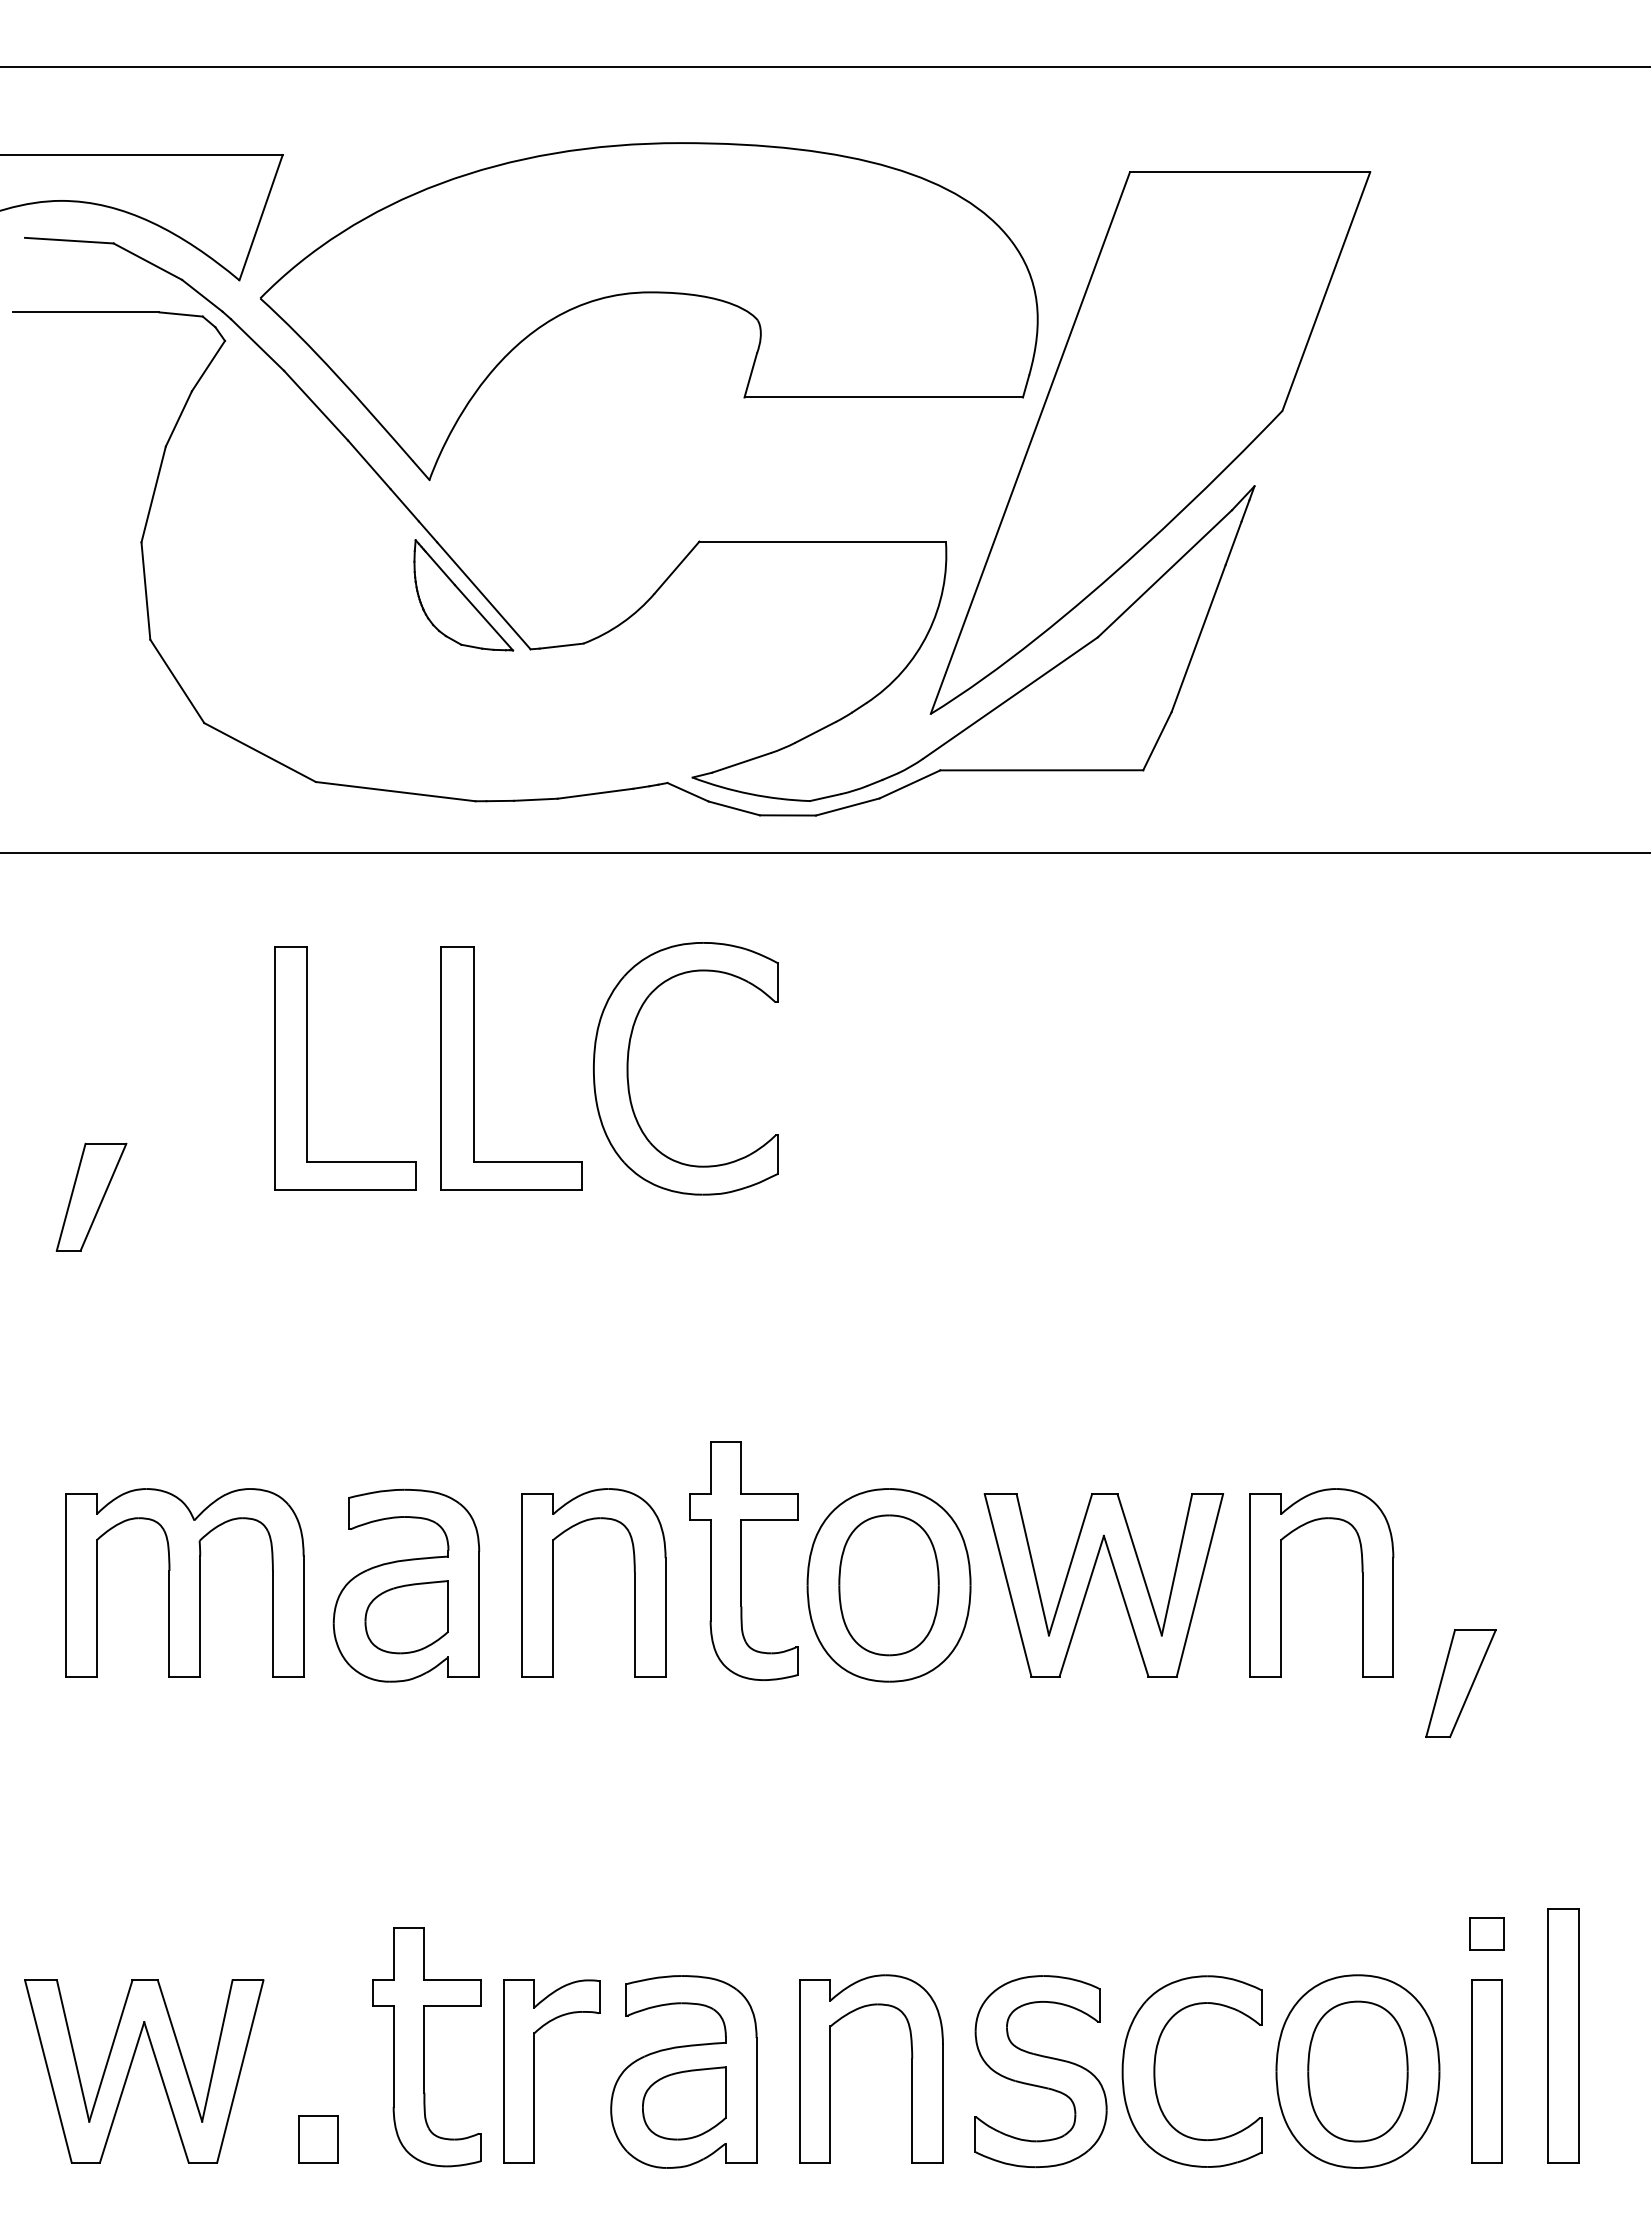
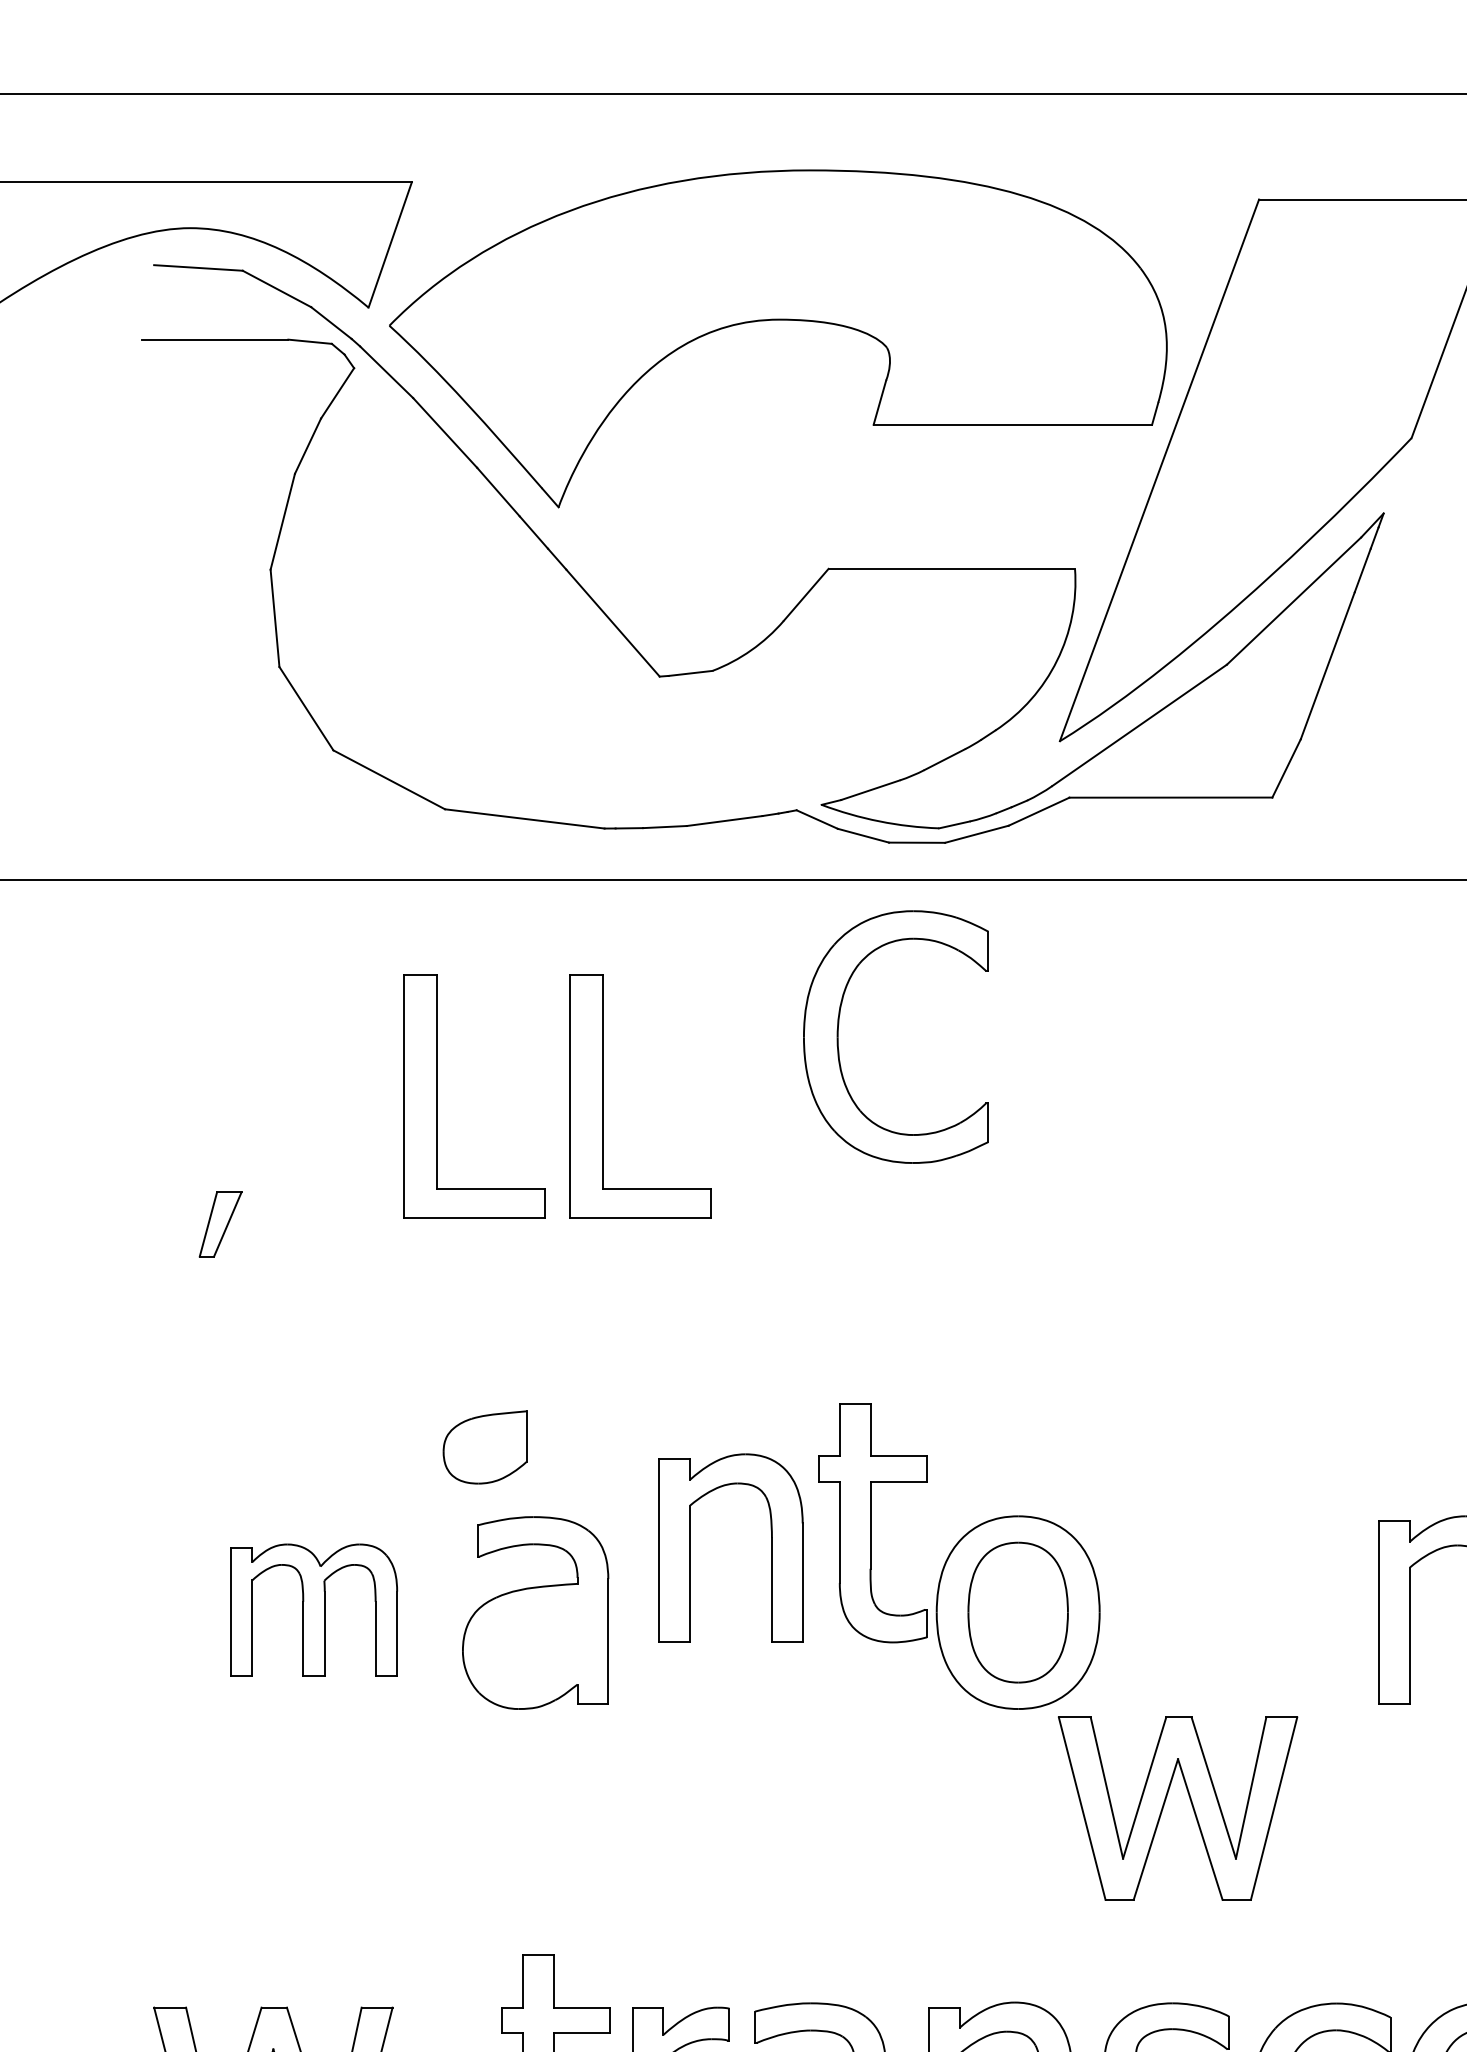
part: (463, 595) -> (592, 622), removed
part: (628, 1068) -> (838, 1036), moved
part: (91, 1196) -> (220, 1223), size x0.6
part: (743, 1560) -> (872, 1522), moved
part: (184, 1582) -> (313, 1609), size x0.7
part: (553, 1582) -> (690, 1547), moved
part: (1090, 1582) -> (1164, 1805), moved
part: (406, 1617) -> (484, 1447), moved

